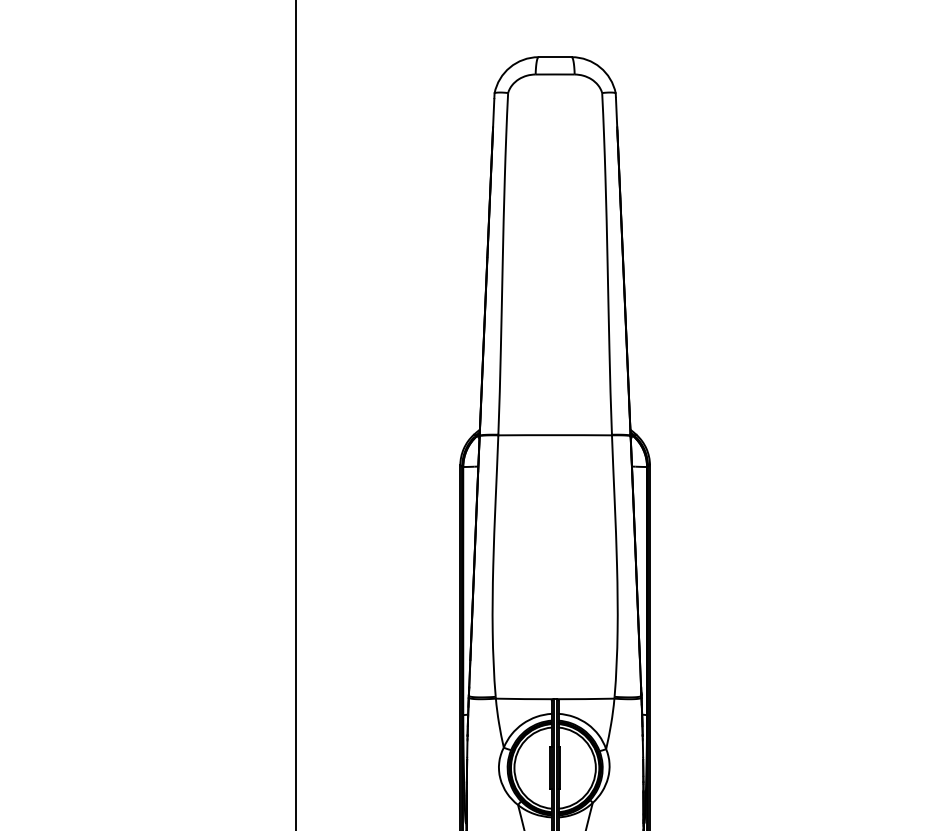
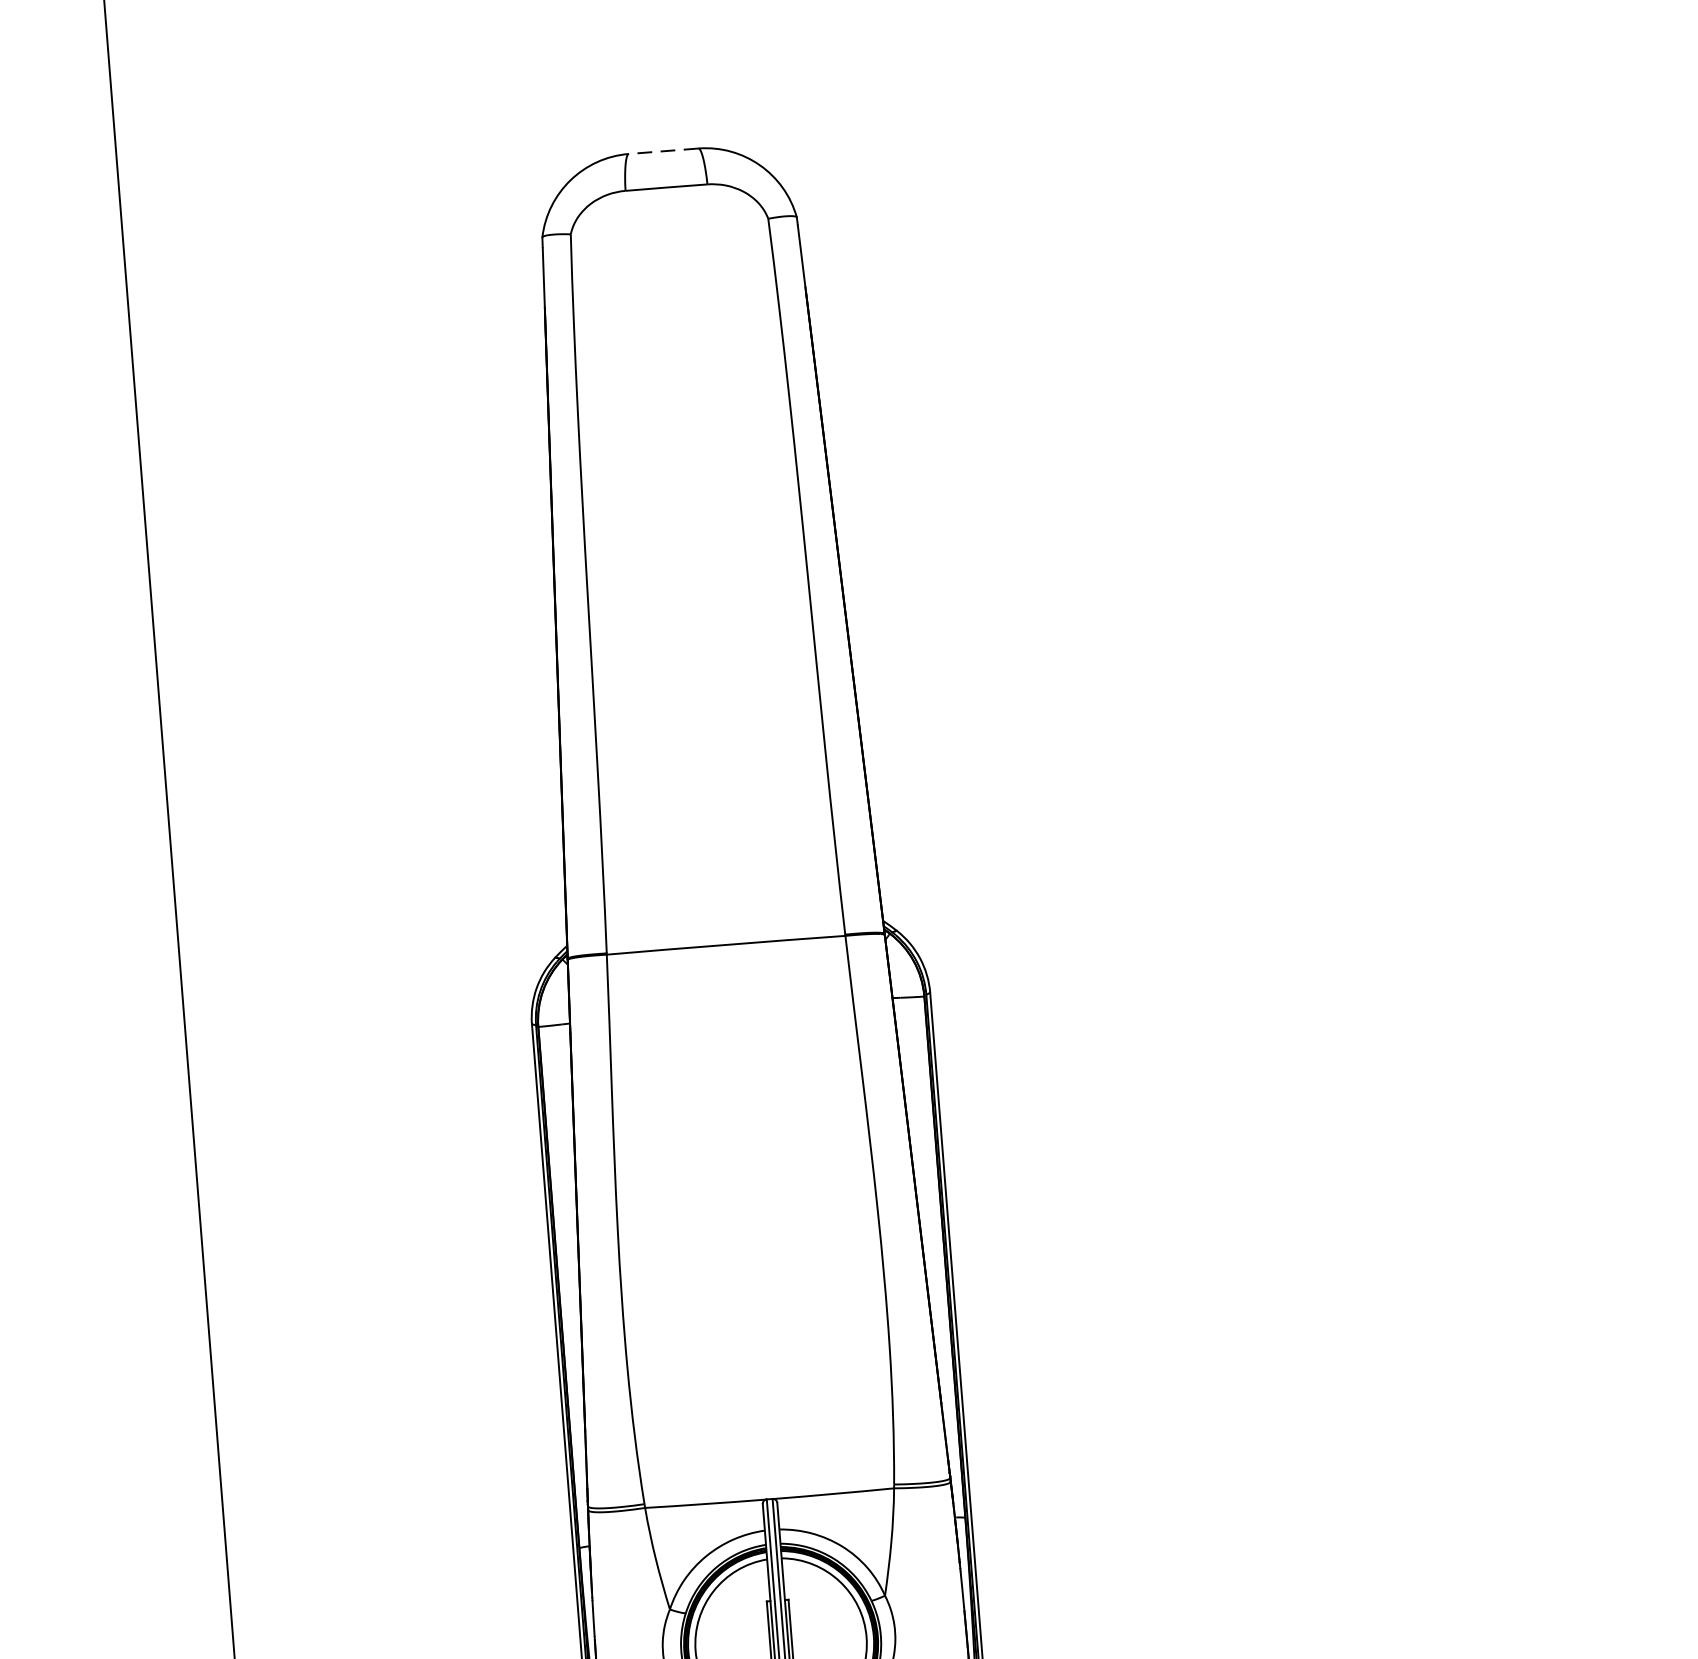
line: (555, 57) -> (664, 151), solid -> dashed

